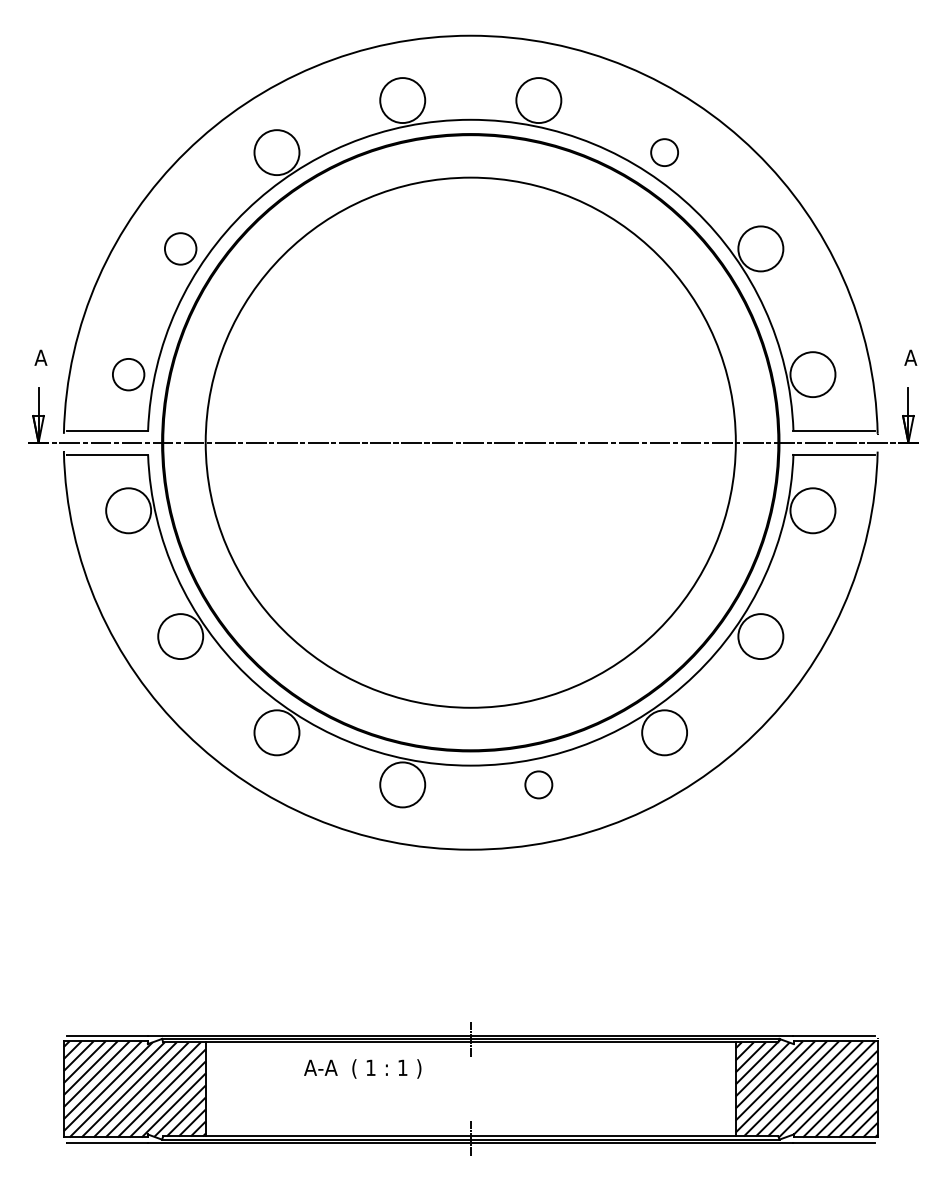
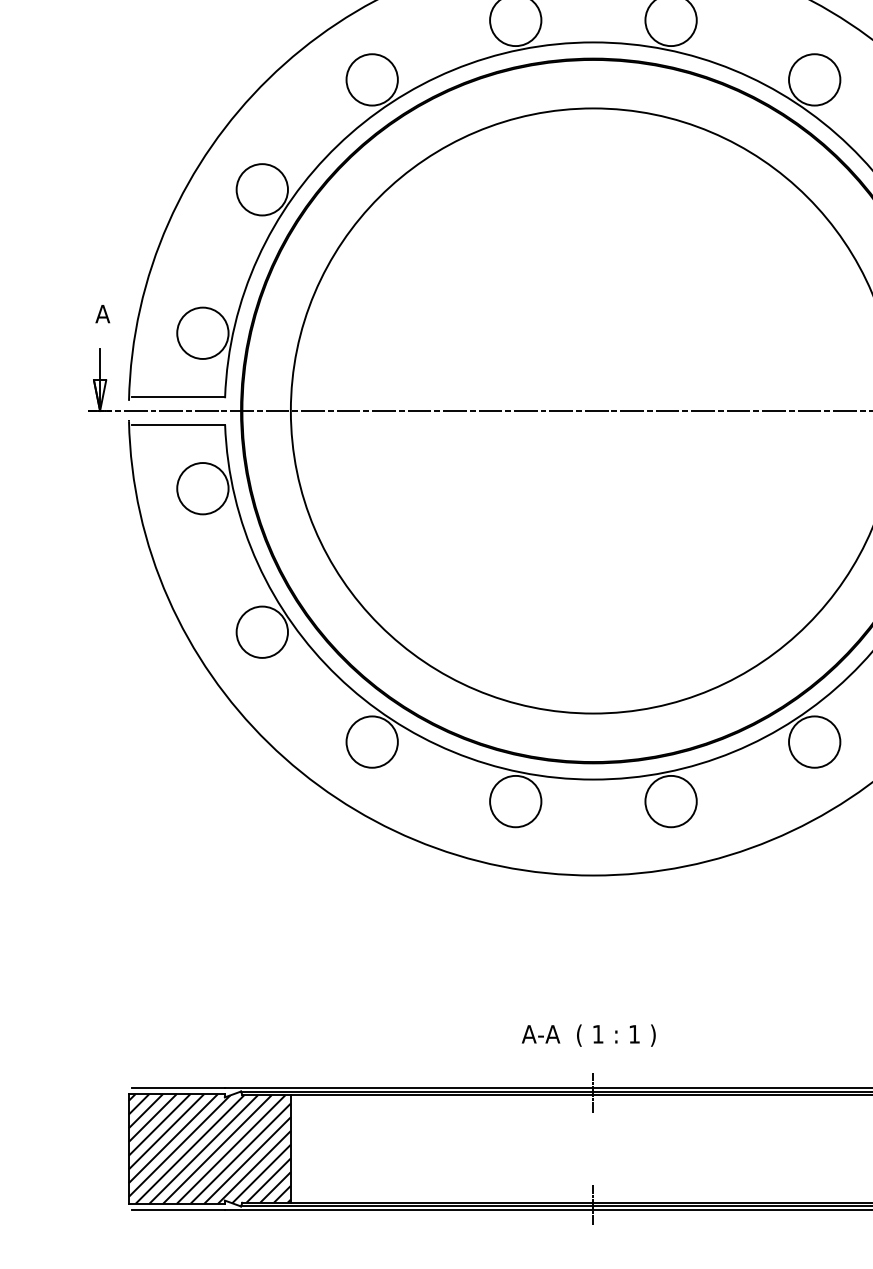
circle: (664, 152) -> (814, 79), size x1.67
circle: (180, 248) -> (262, 189), size x1.43
circle: (128, 374) -> (202, 333), size x1.43
circle: (538, 784) -> (670, 801), size x1.67
text: (362, 1068) -> (588, 1035), moved

